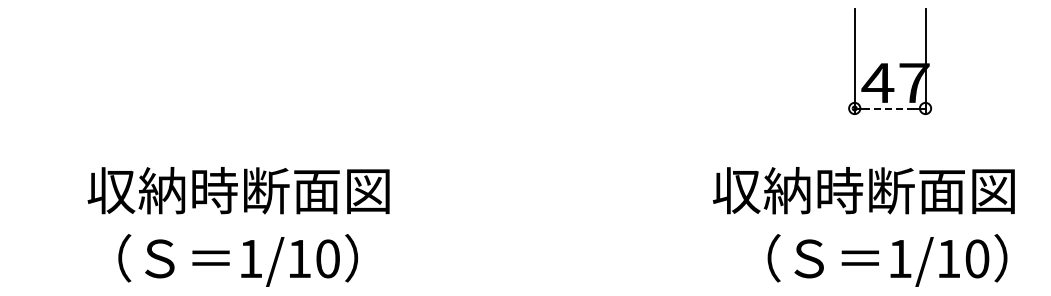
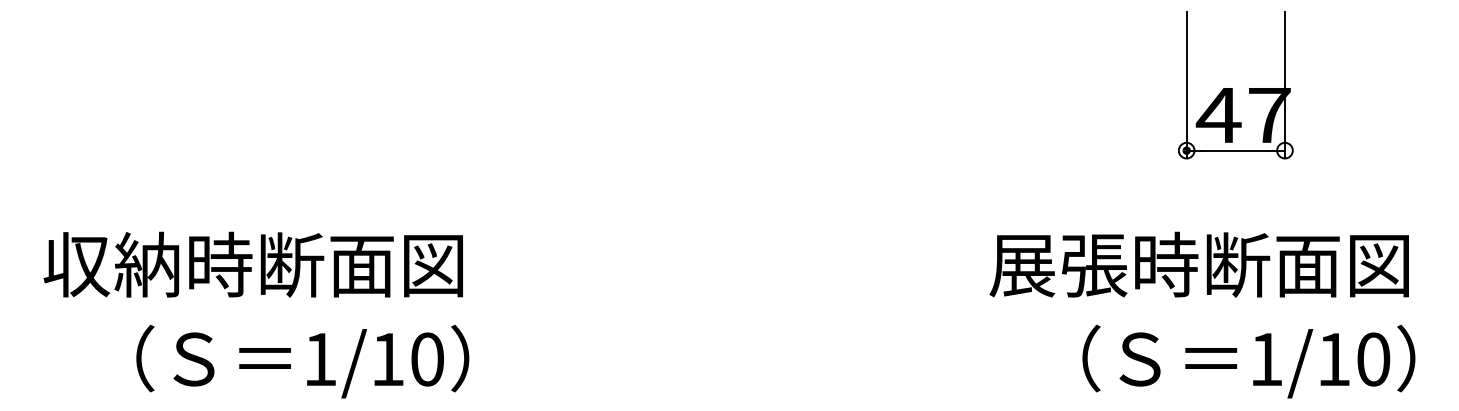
line: (889, 108) -> (1234, 150), dashed -> solid
text: (238, 190) -> (253, 264), moved
text: (762, 190) -> (1058, 264), 収納時断面図 -> 展張時断面図
text: (238, 260) -> (303, 361), moved
text: (887, 260) -> (1248, 361), moved

